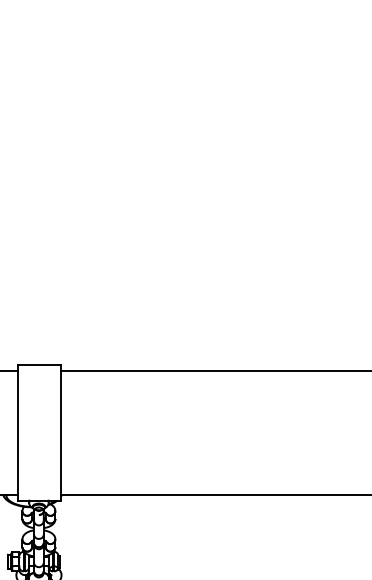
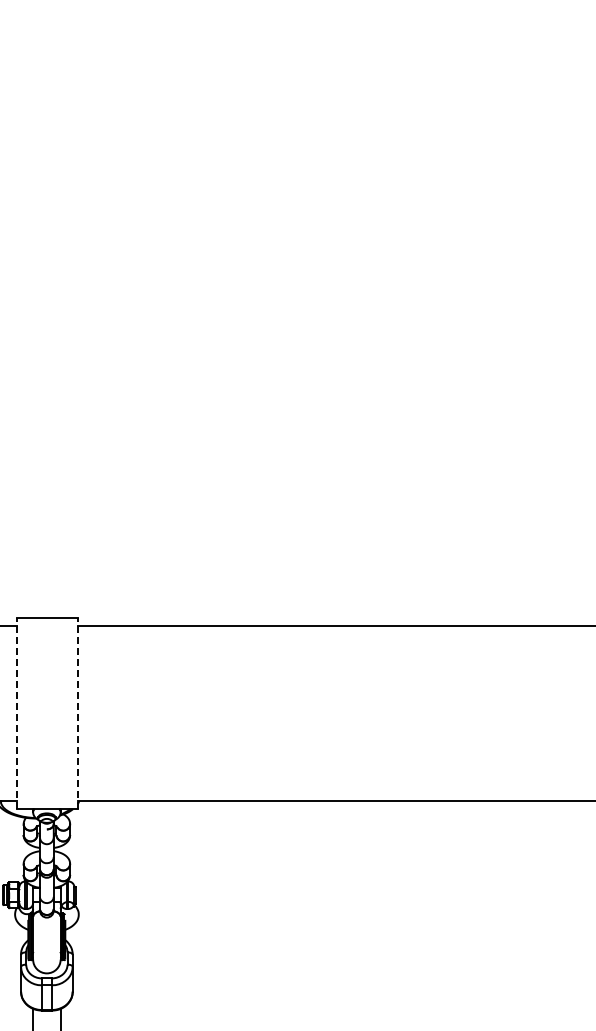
line: (18, 432) -> (17, 713), solid -> dashed
line: (60, 432) -> (77, 713), solid -> dashed

